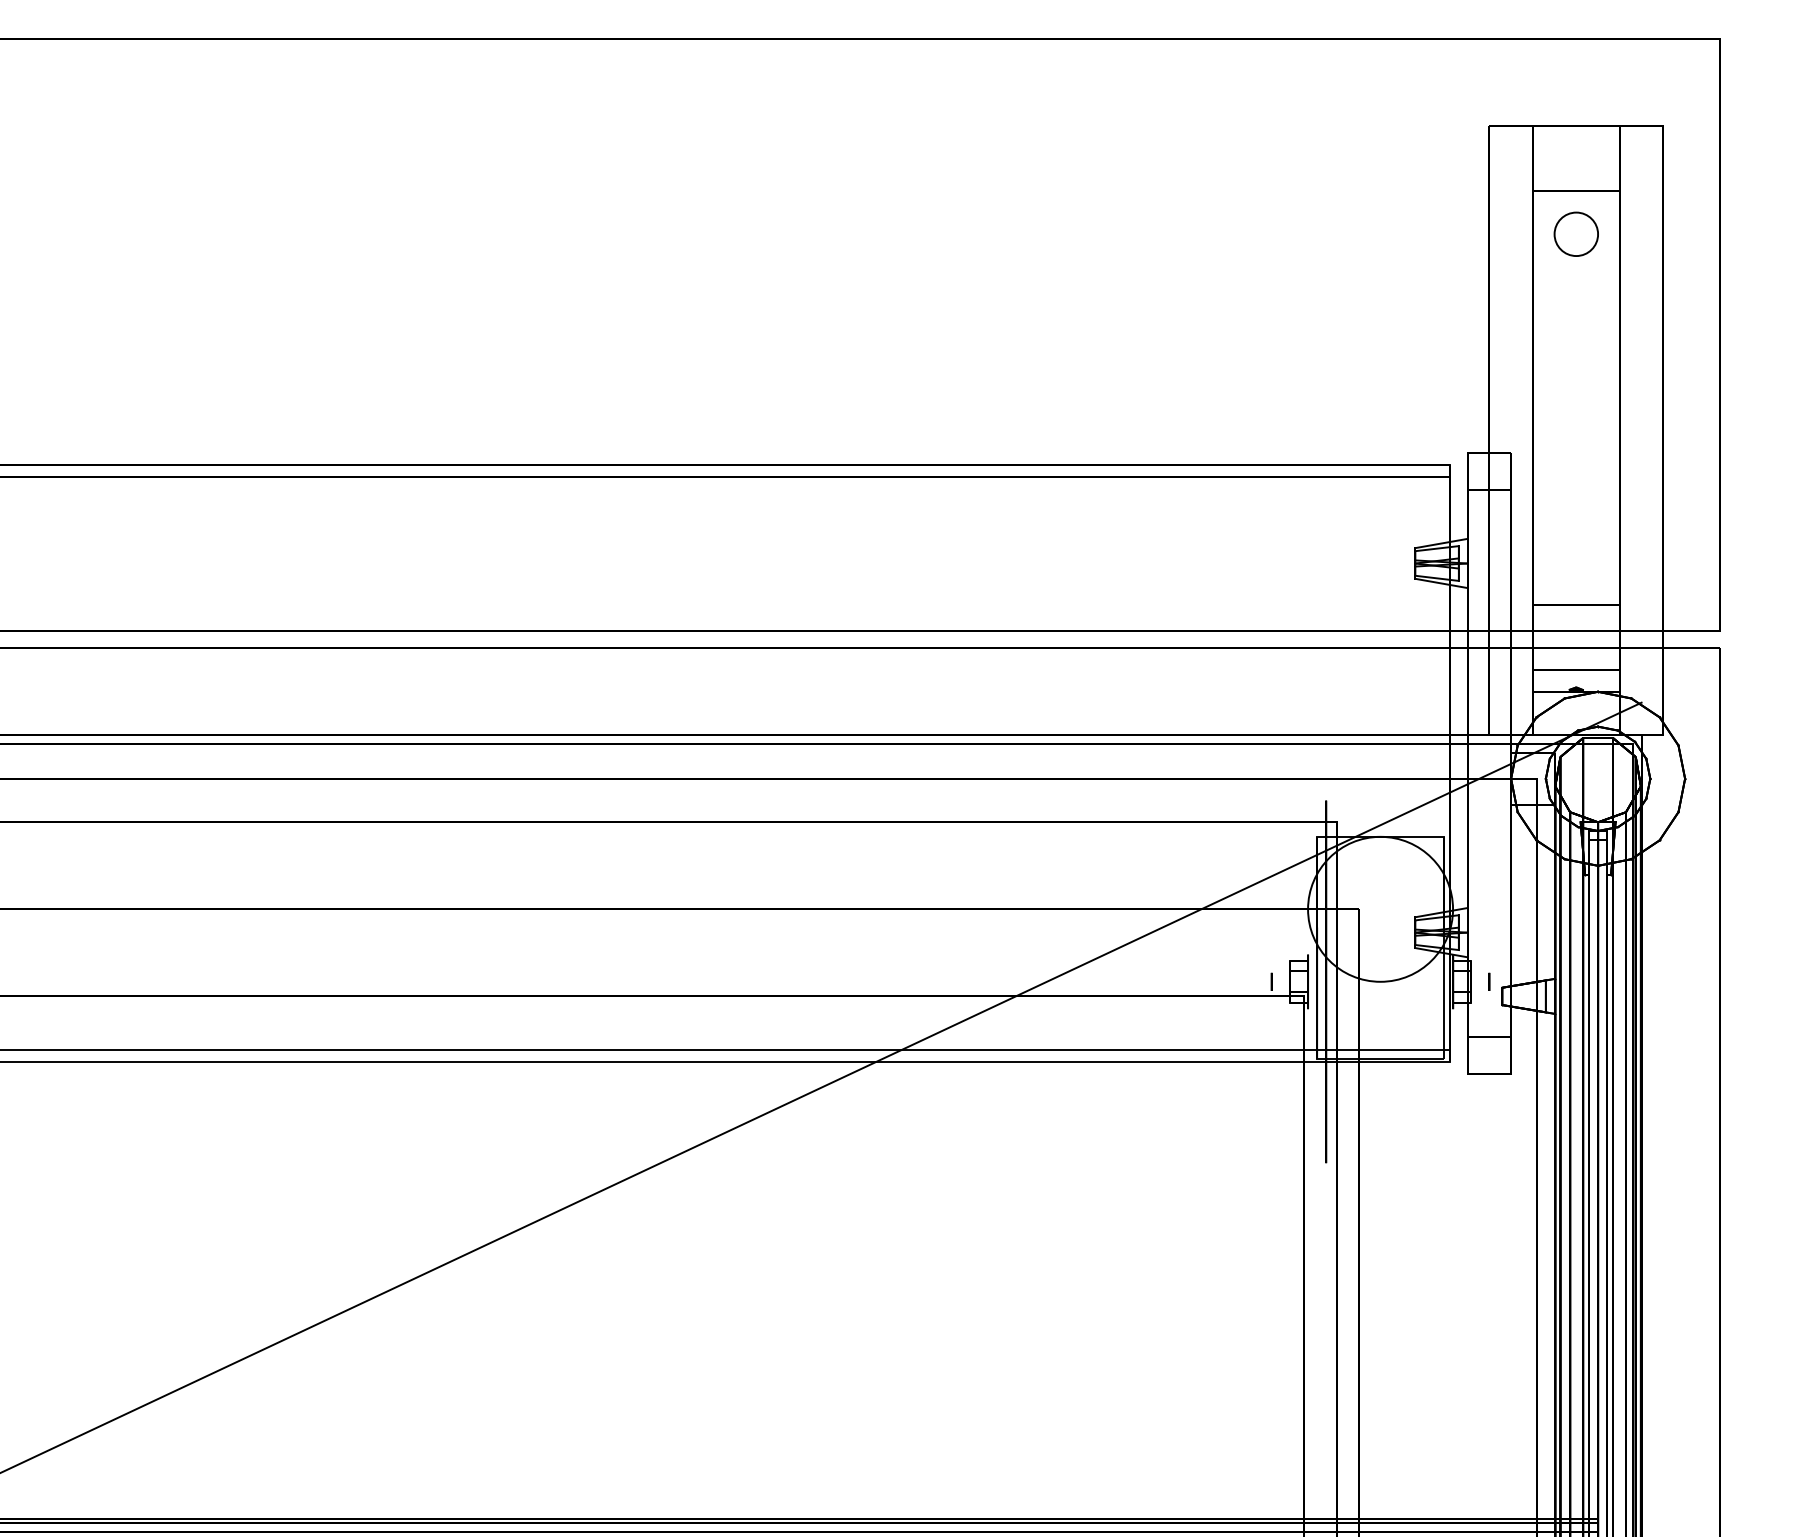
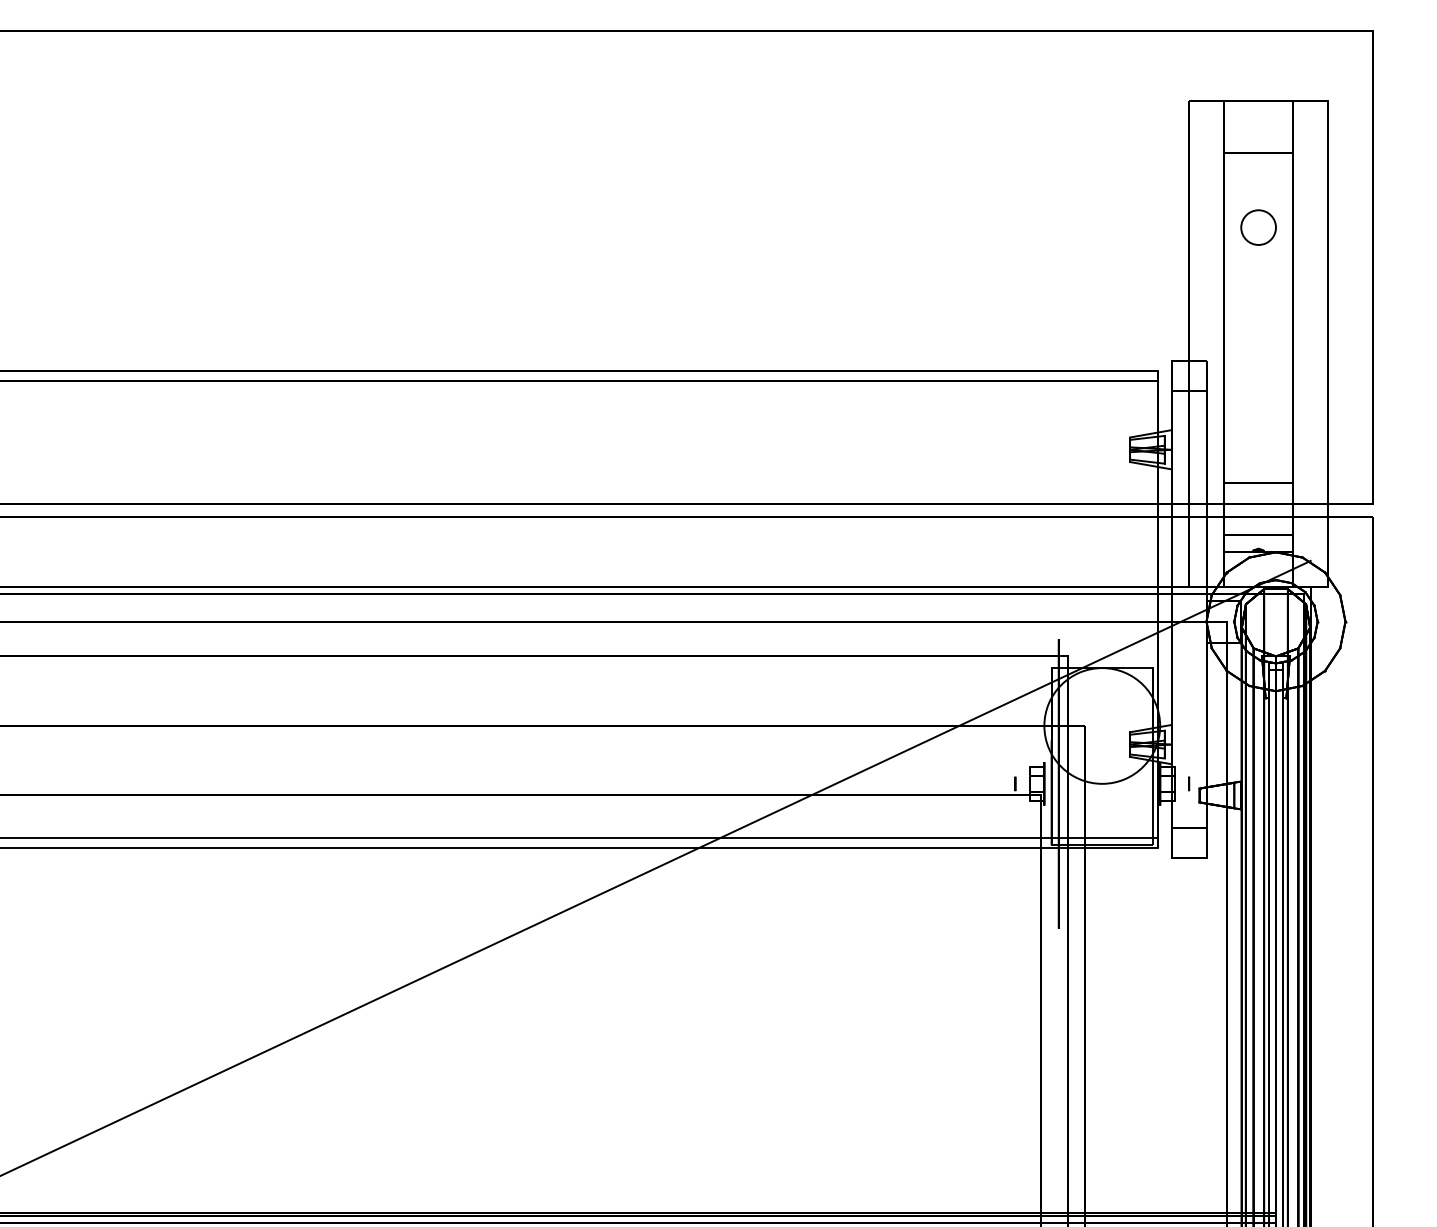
circle: (1575, 233) -> (1257, 226), moved

